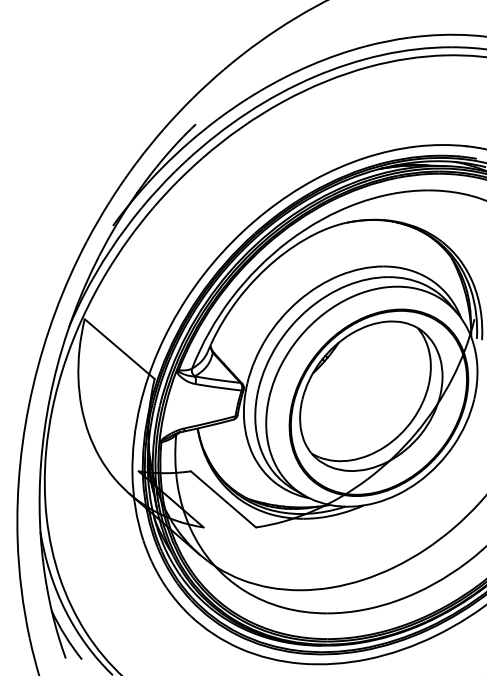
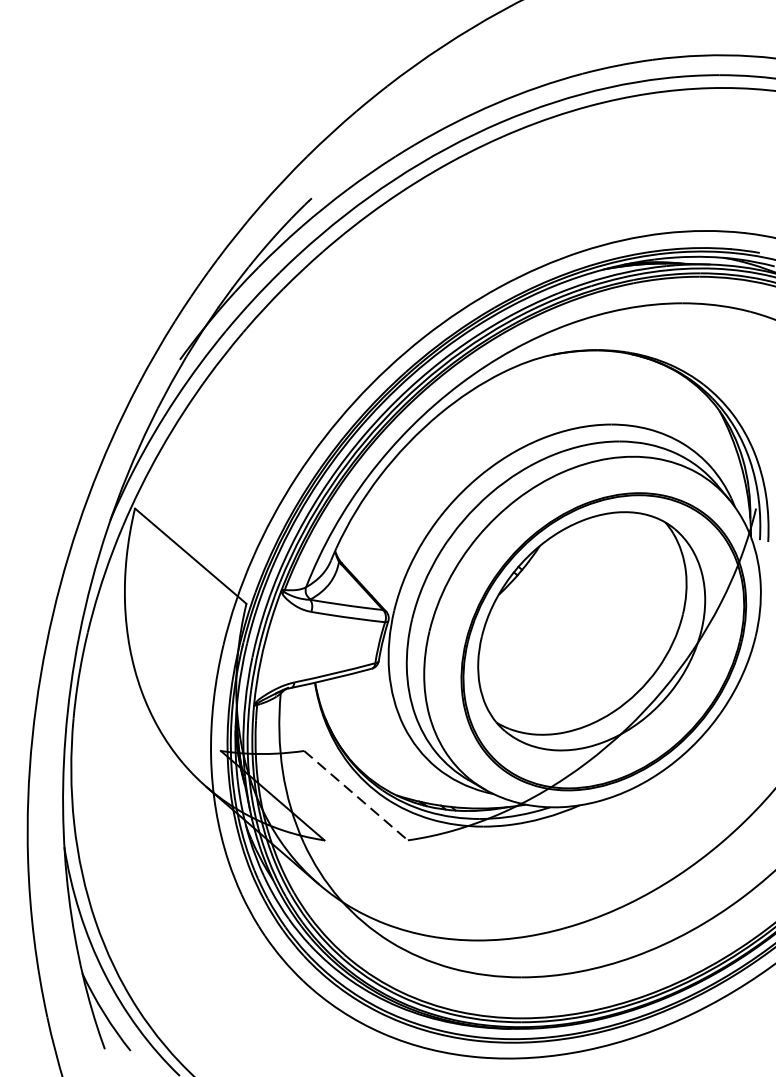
line: (223, 499) -> (356, 795), solid -> dashed

